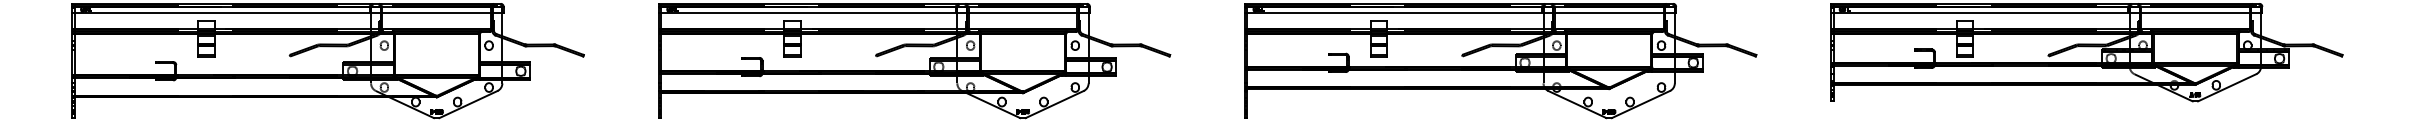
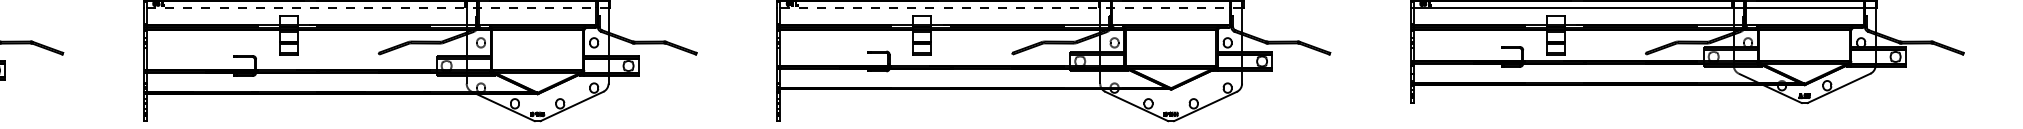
line: (873, 13) -> (376, 8), solid -> dashed
line: (1459, 13) -> (1009, 8), solid -> dashed

